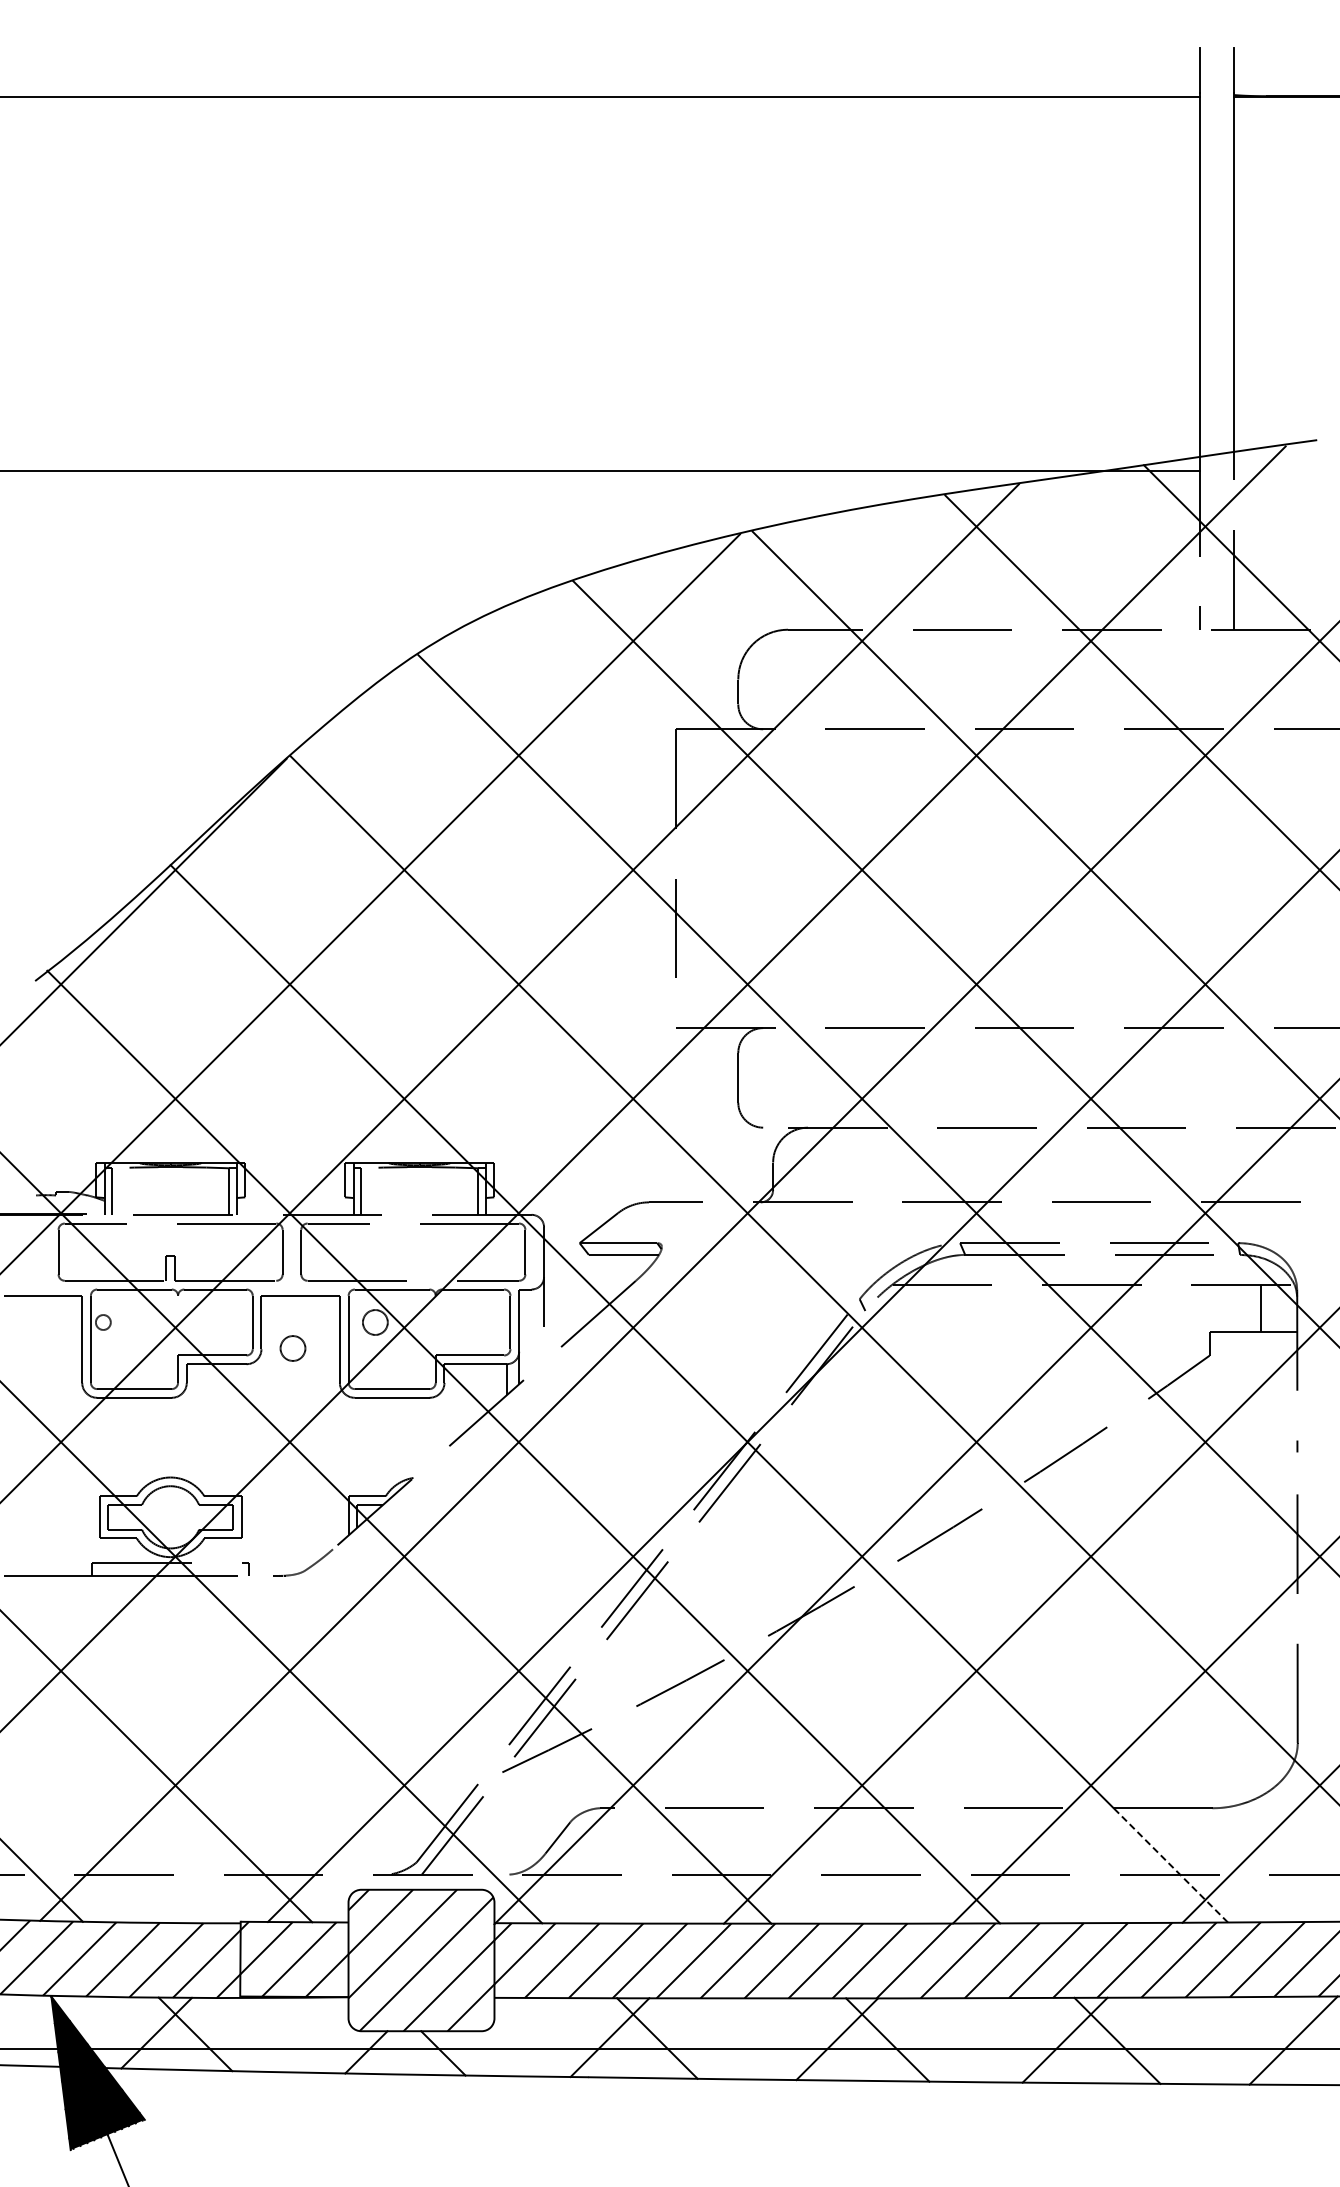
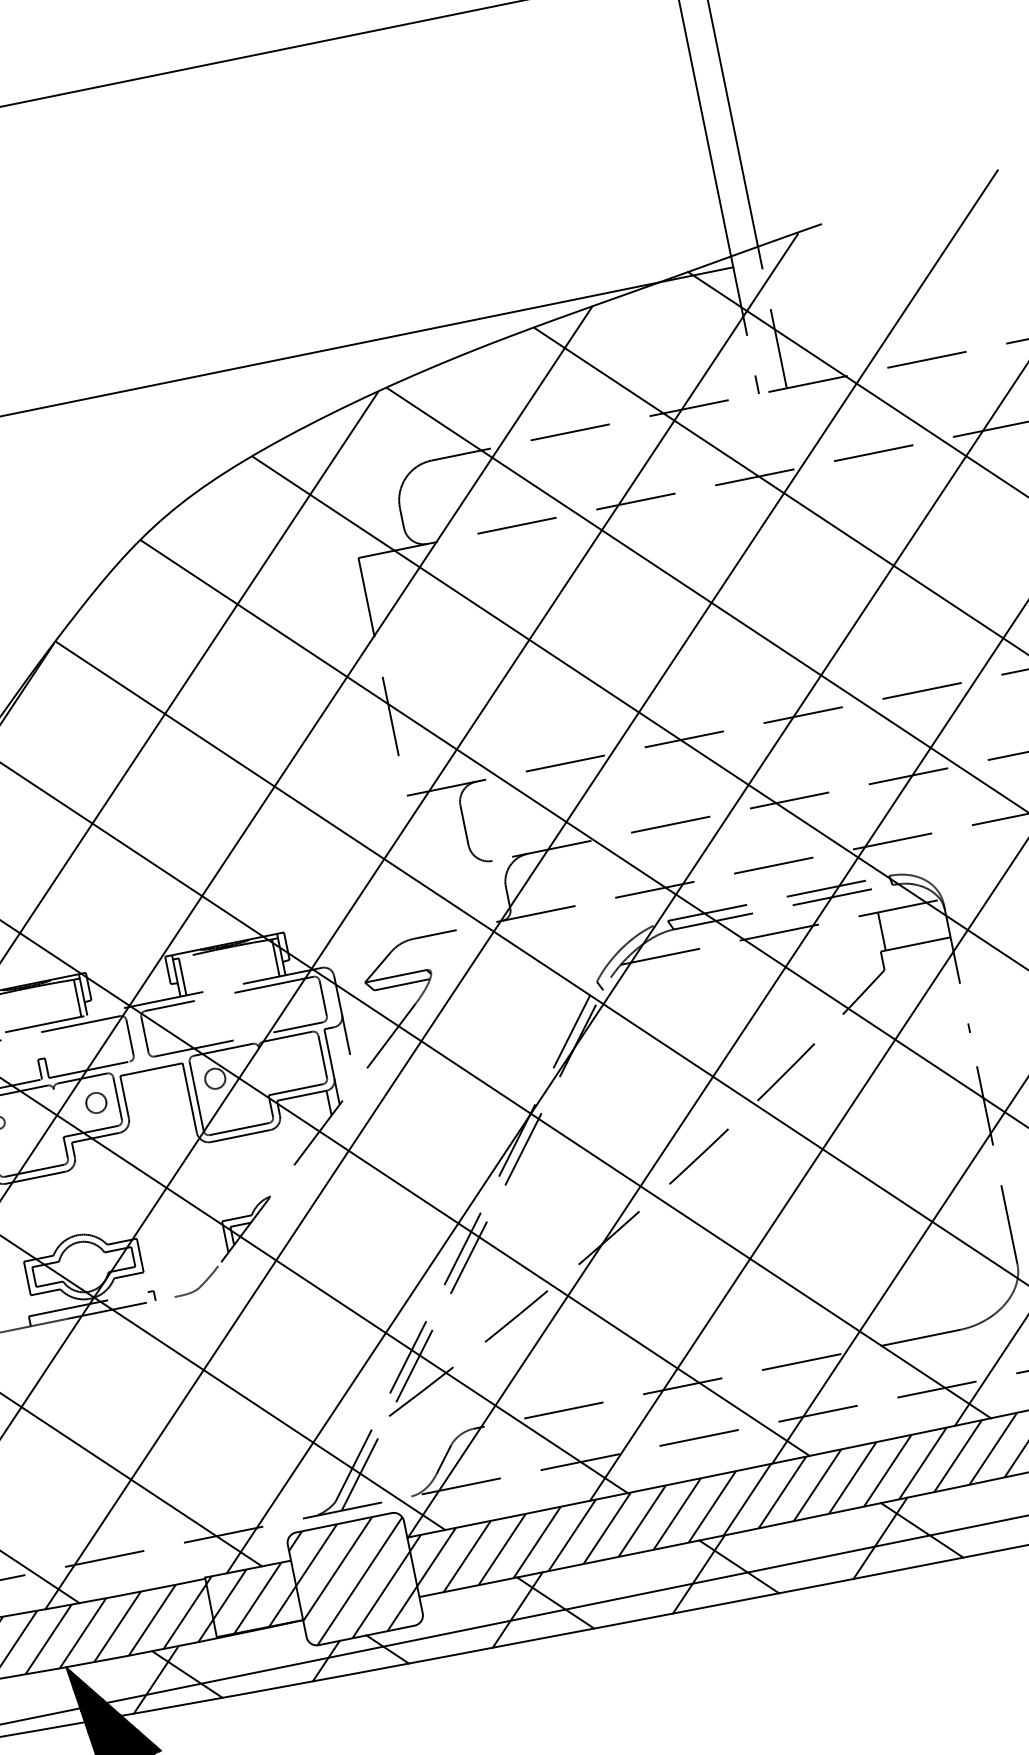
line: (1260, 1308) -> (881, 931), moved
circle: (292, 1348) -> (95, 1103), moved
line: (1170, 1865) -> (936, 1382), dashed -> solid

